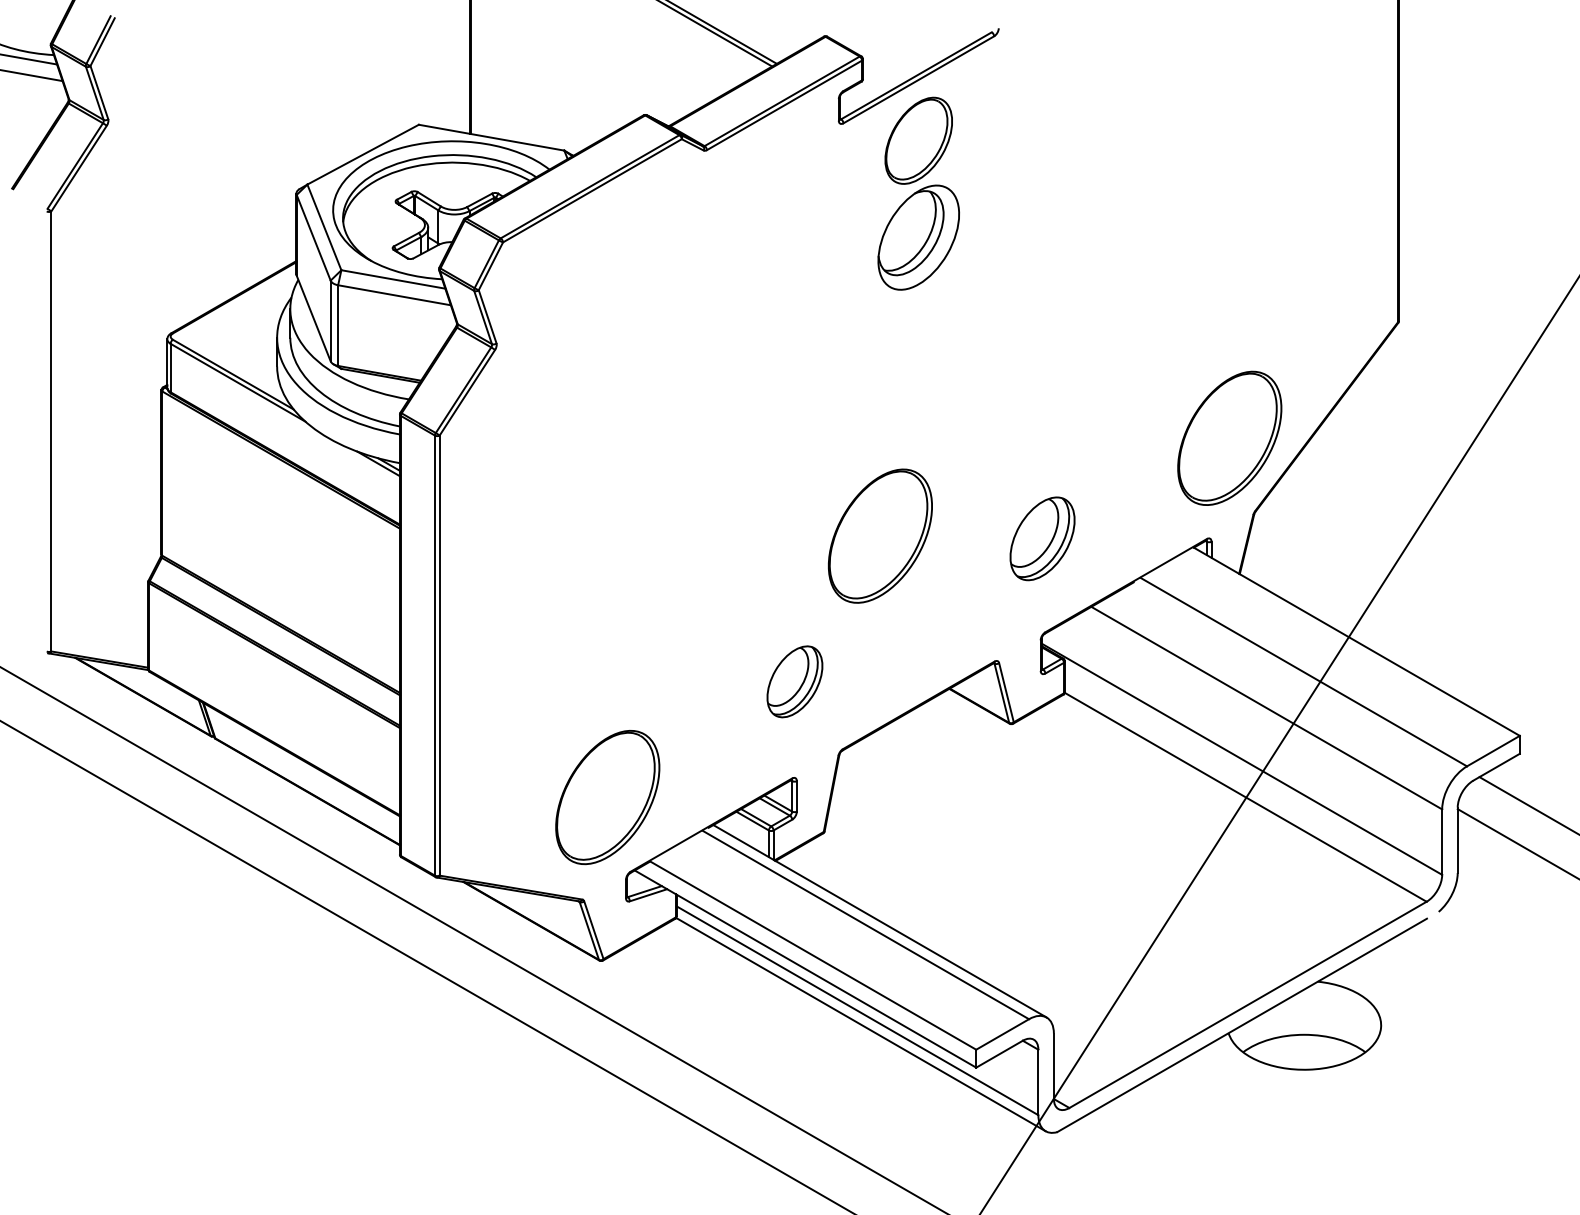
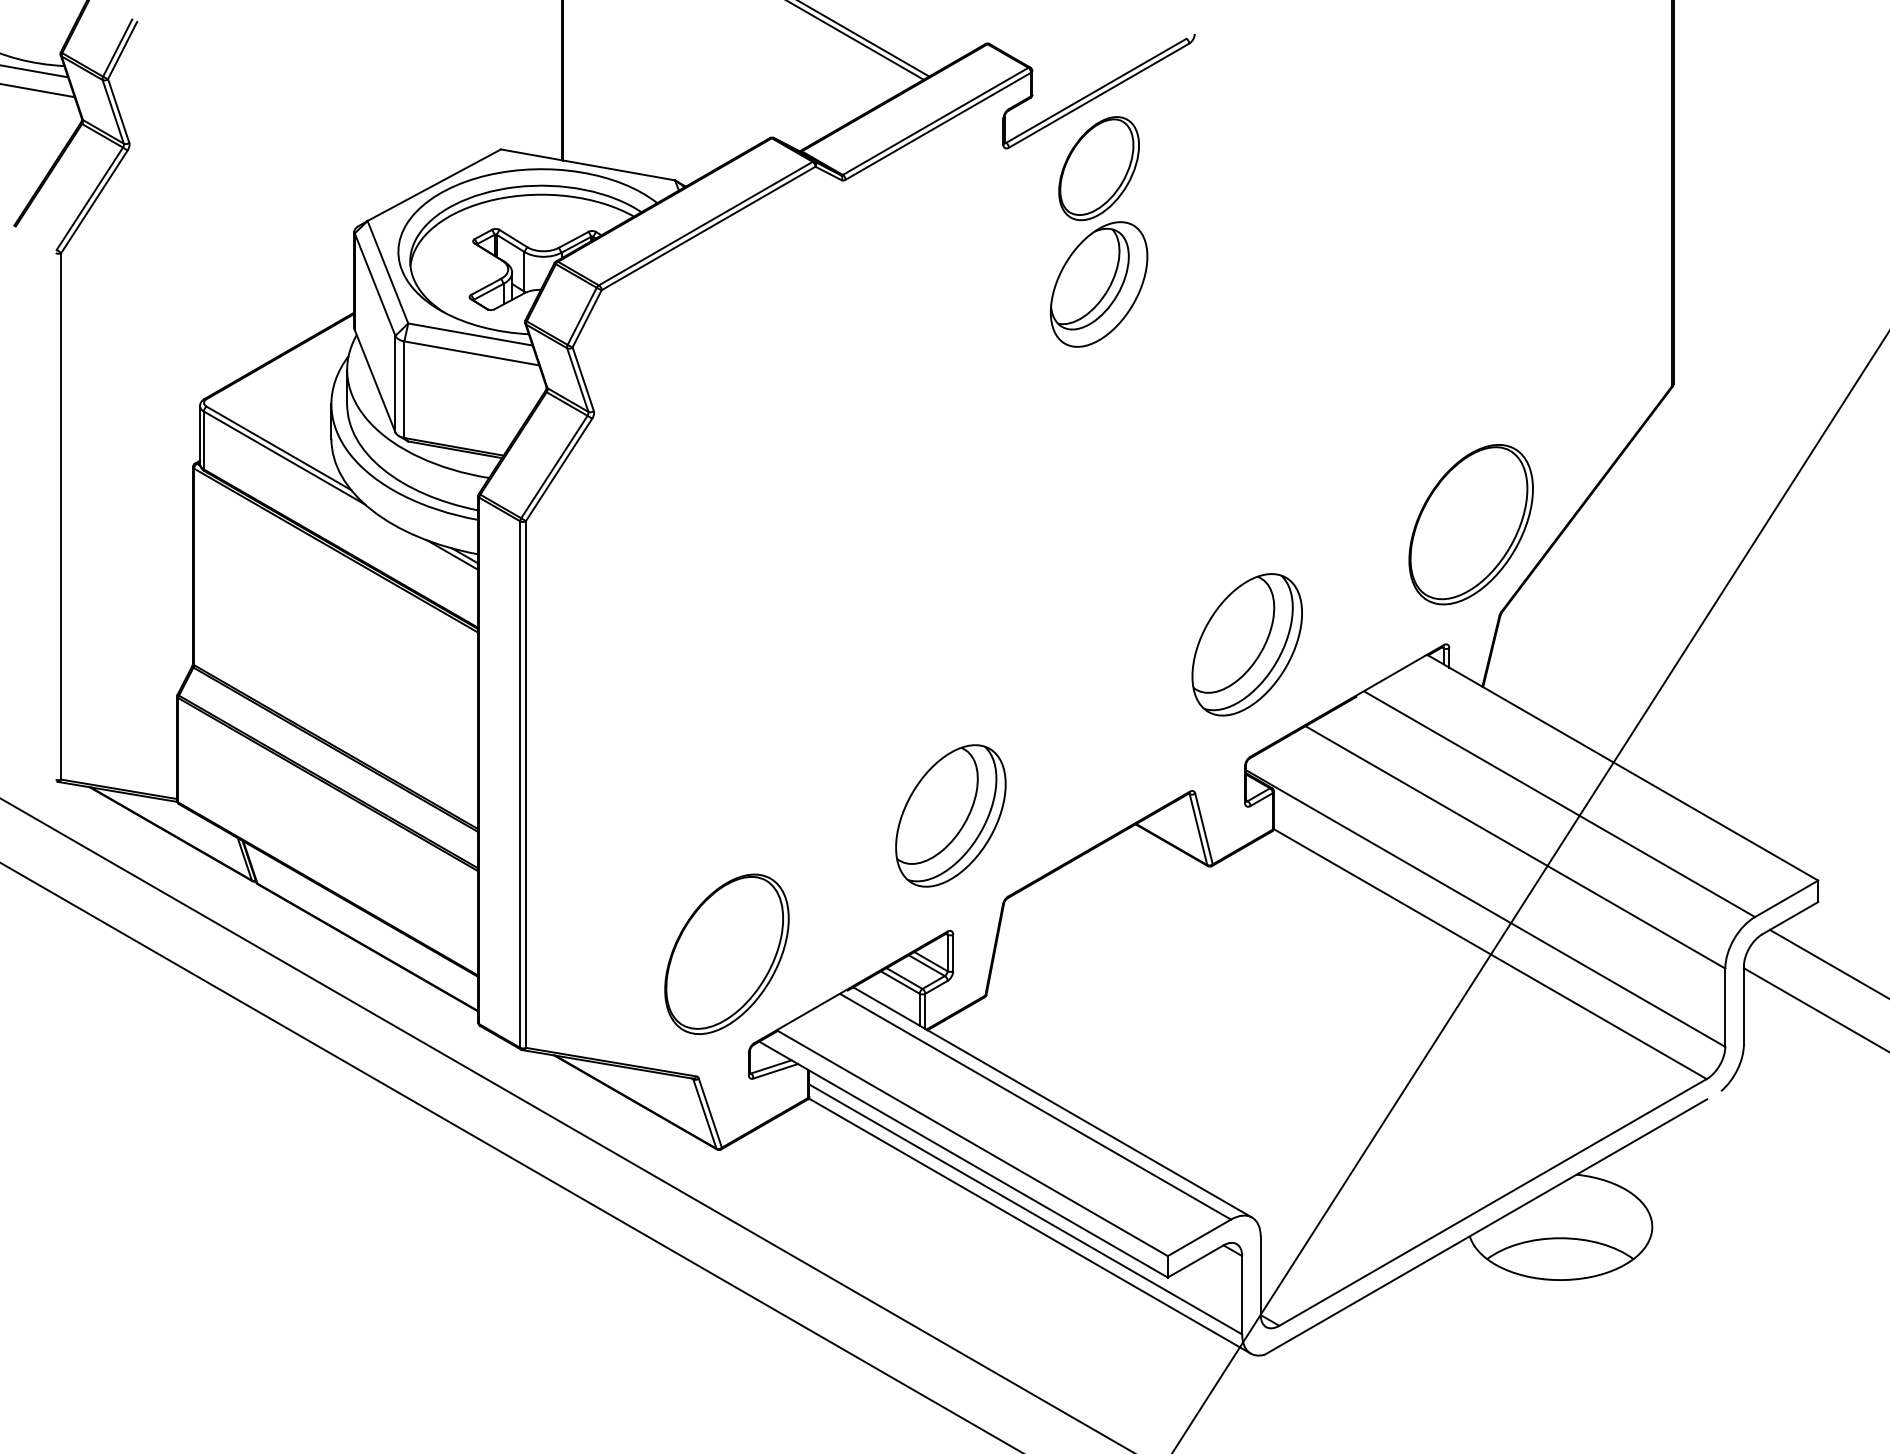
part: (879, 536) -> (1052, 641), removed
part: (1041, 538) -> (1246, 644), size x1.43
part: (794, 681) -> (950, 815), size x1.67

